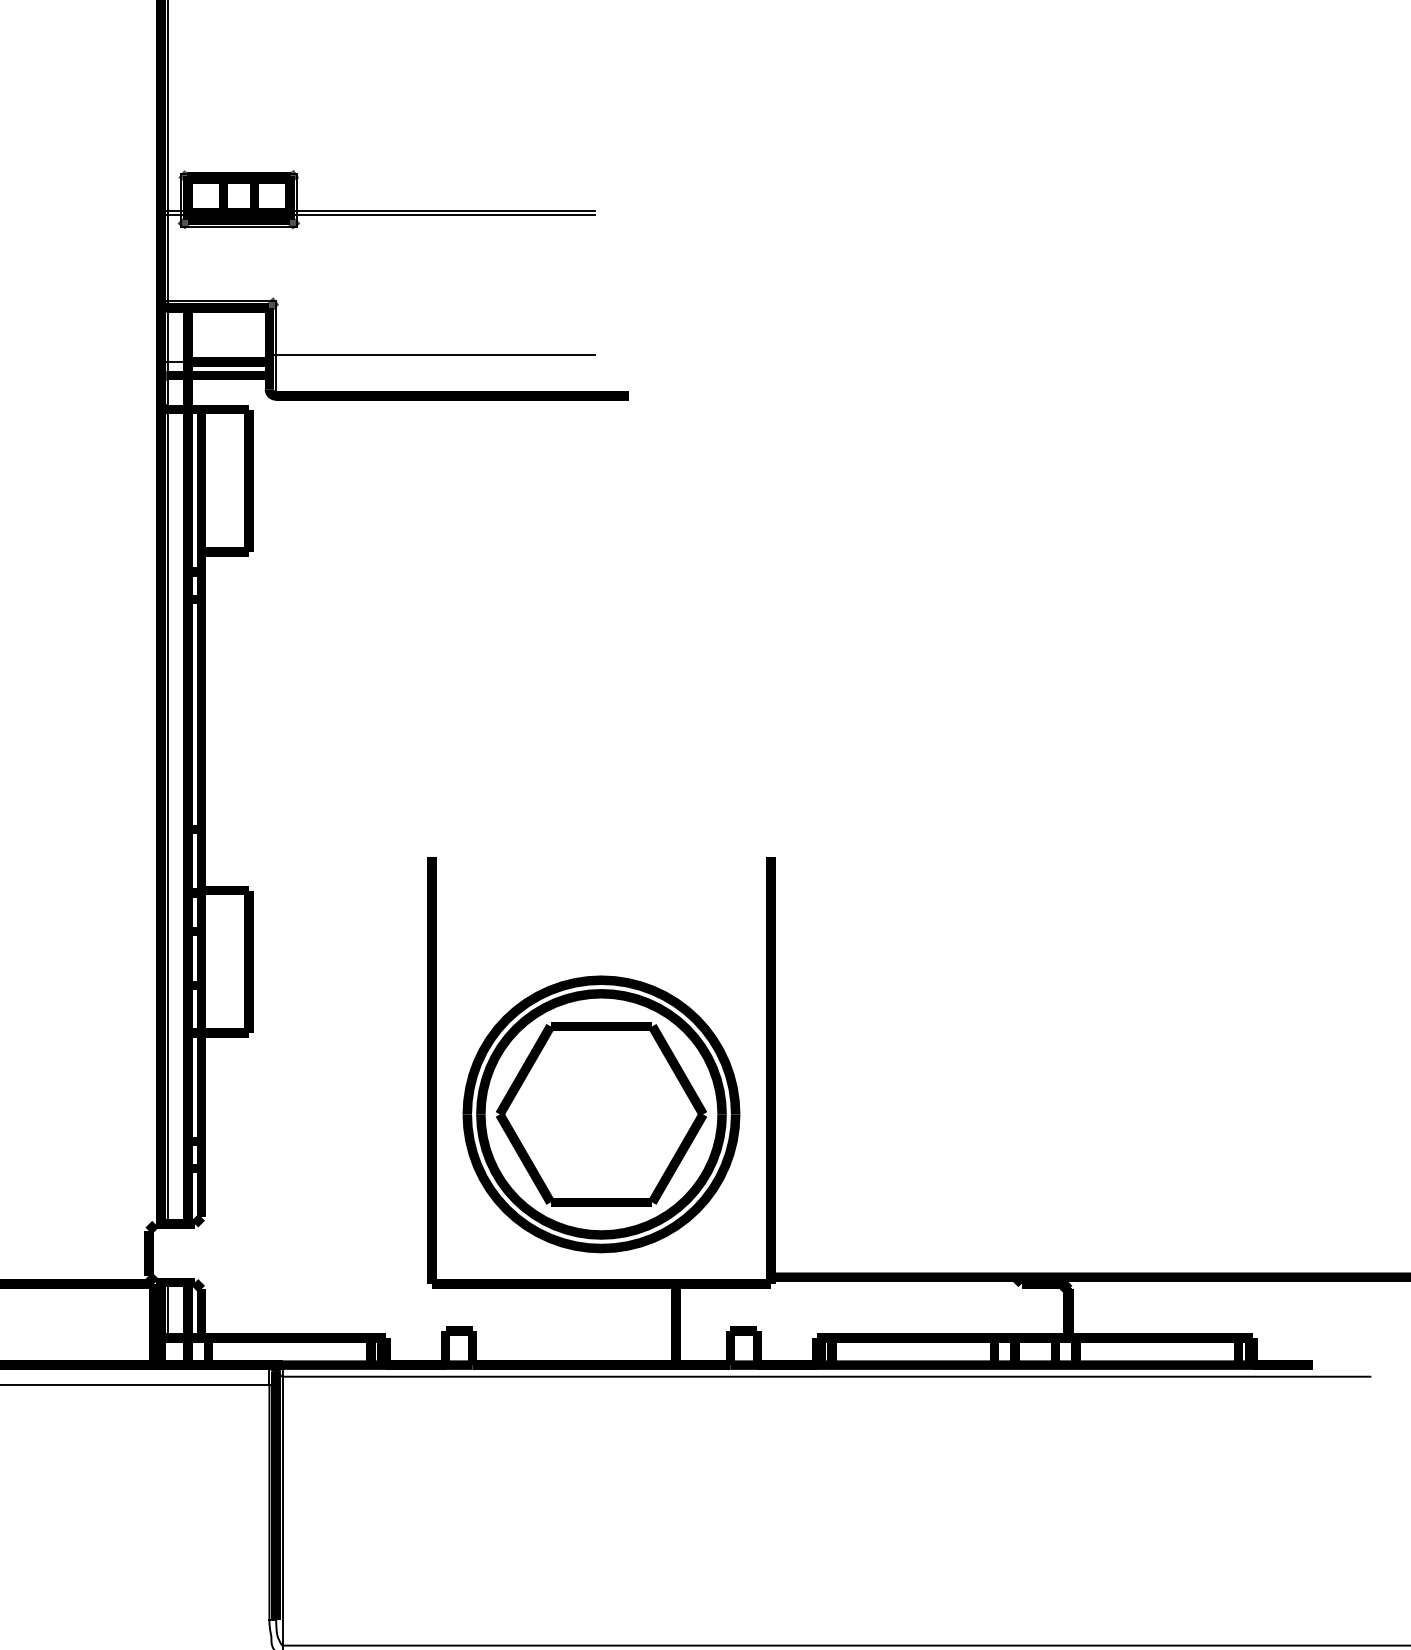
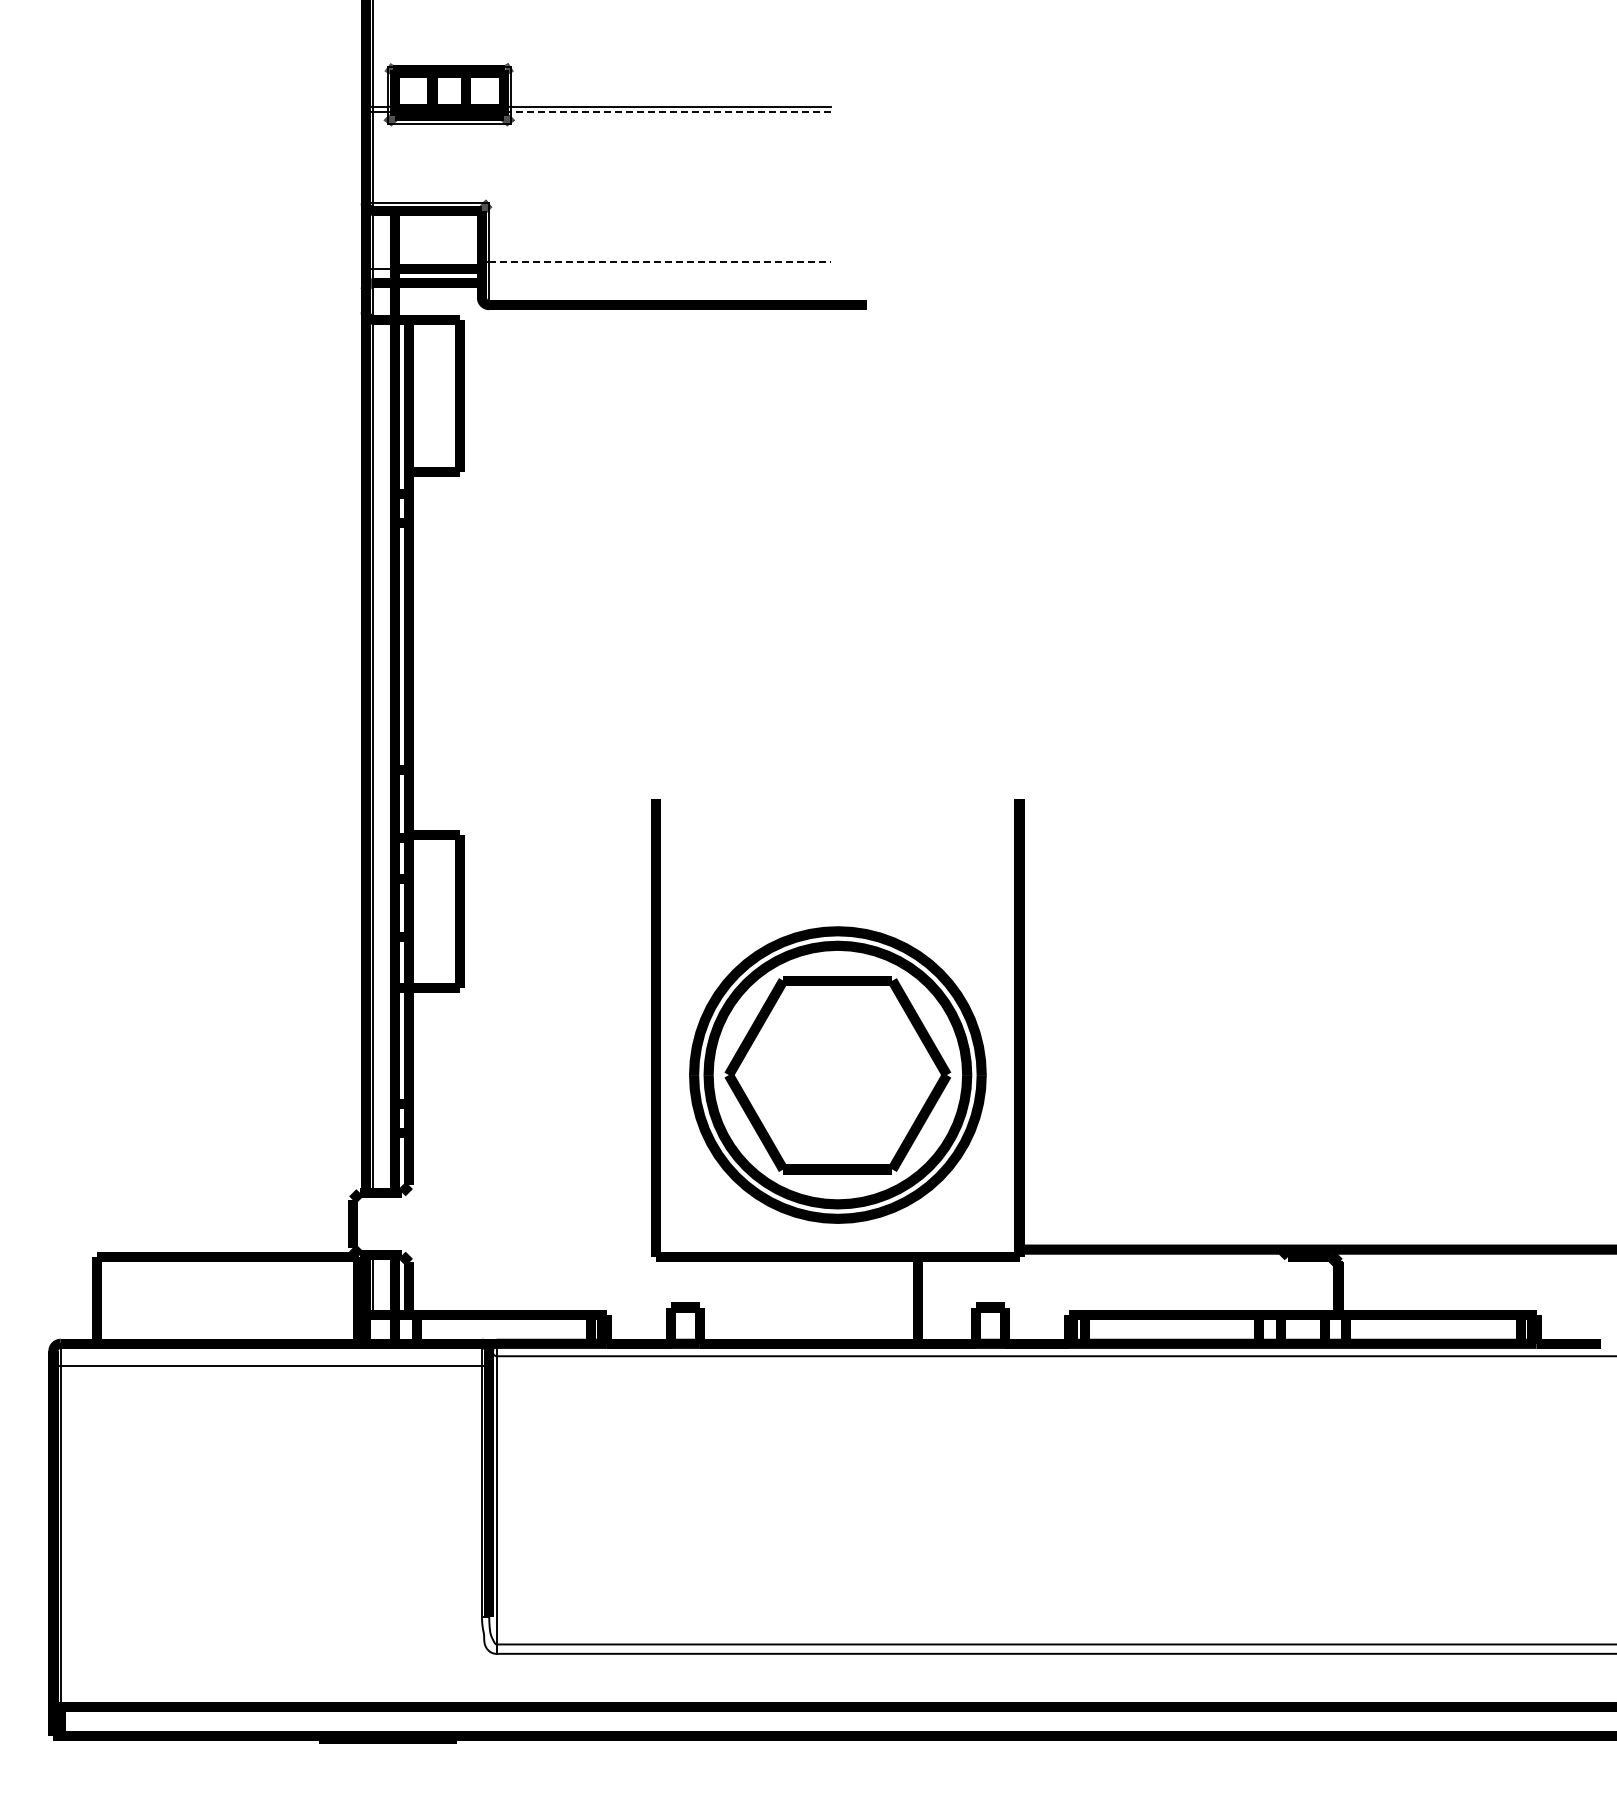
line: (445, 215) -> (670, 111), solid -> dashed
line: (435, 355) -> (659, 261), solid -> dashed

